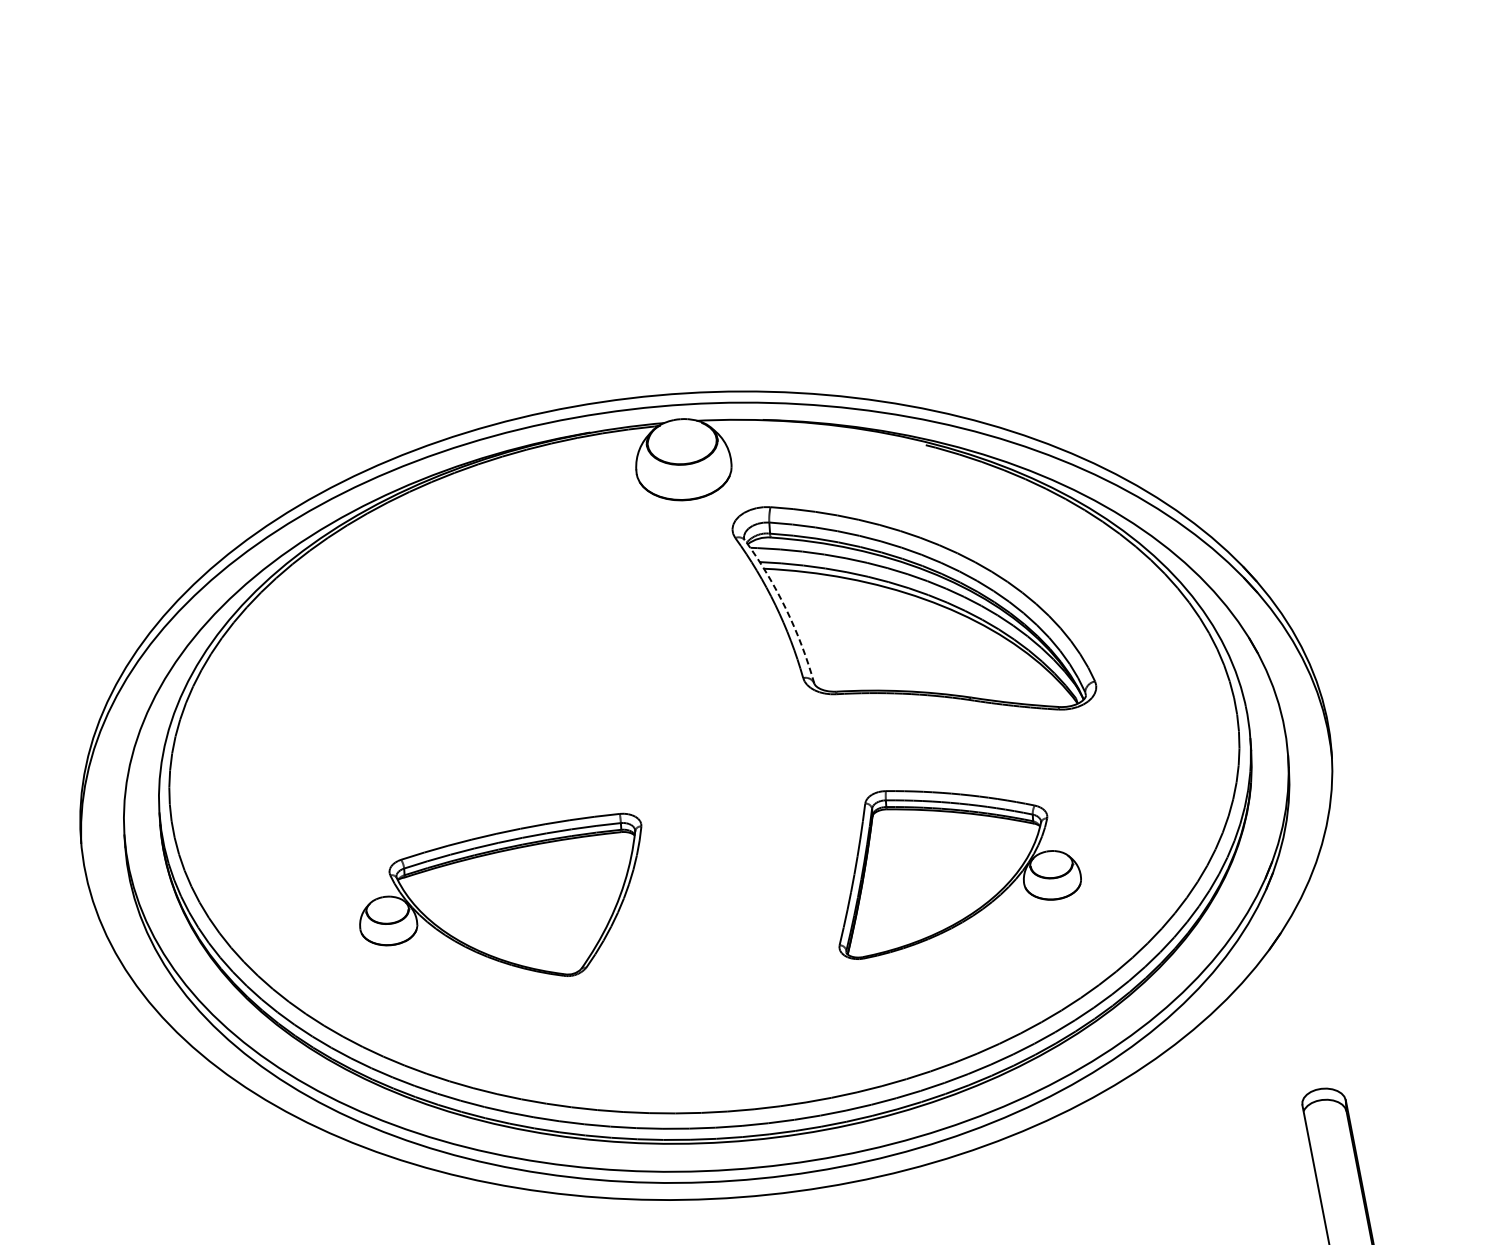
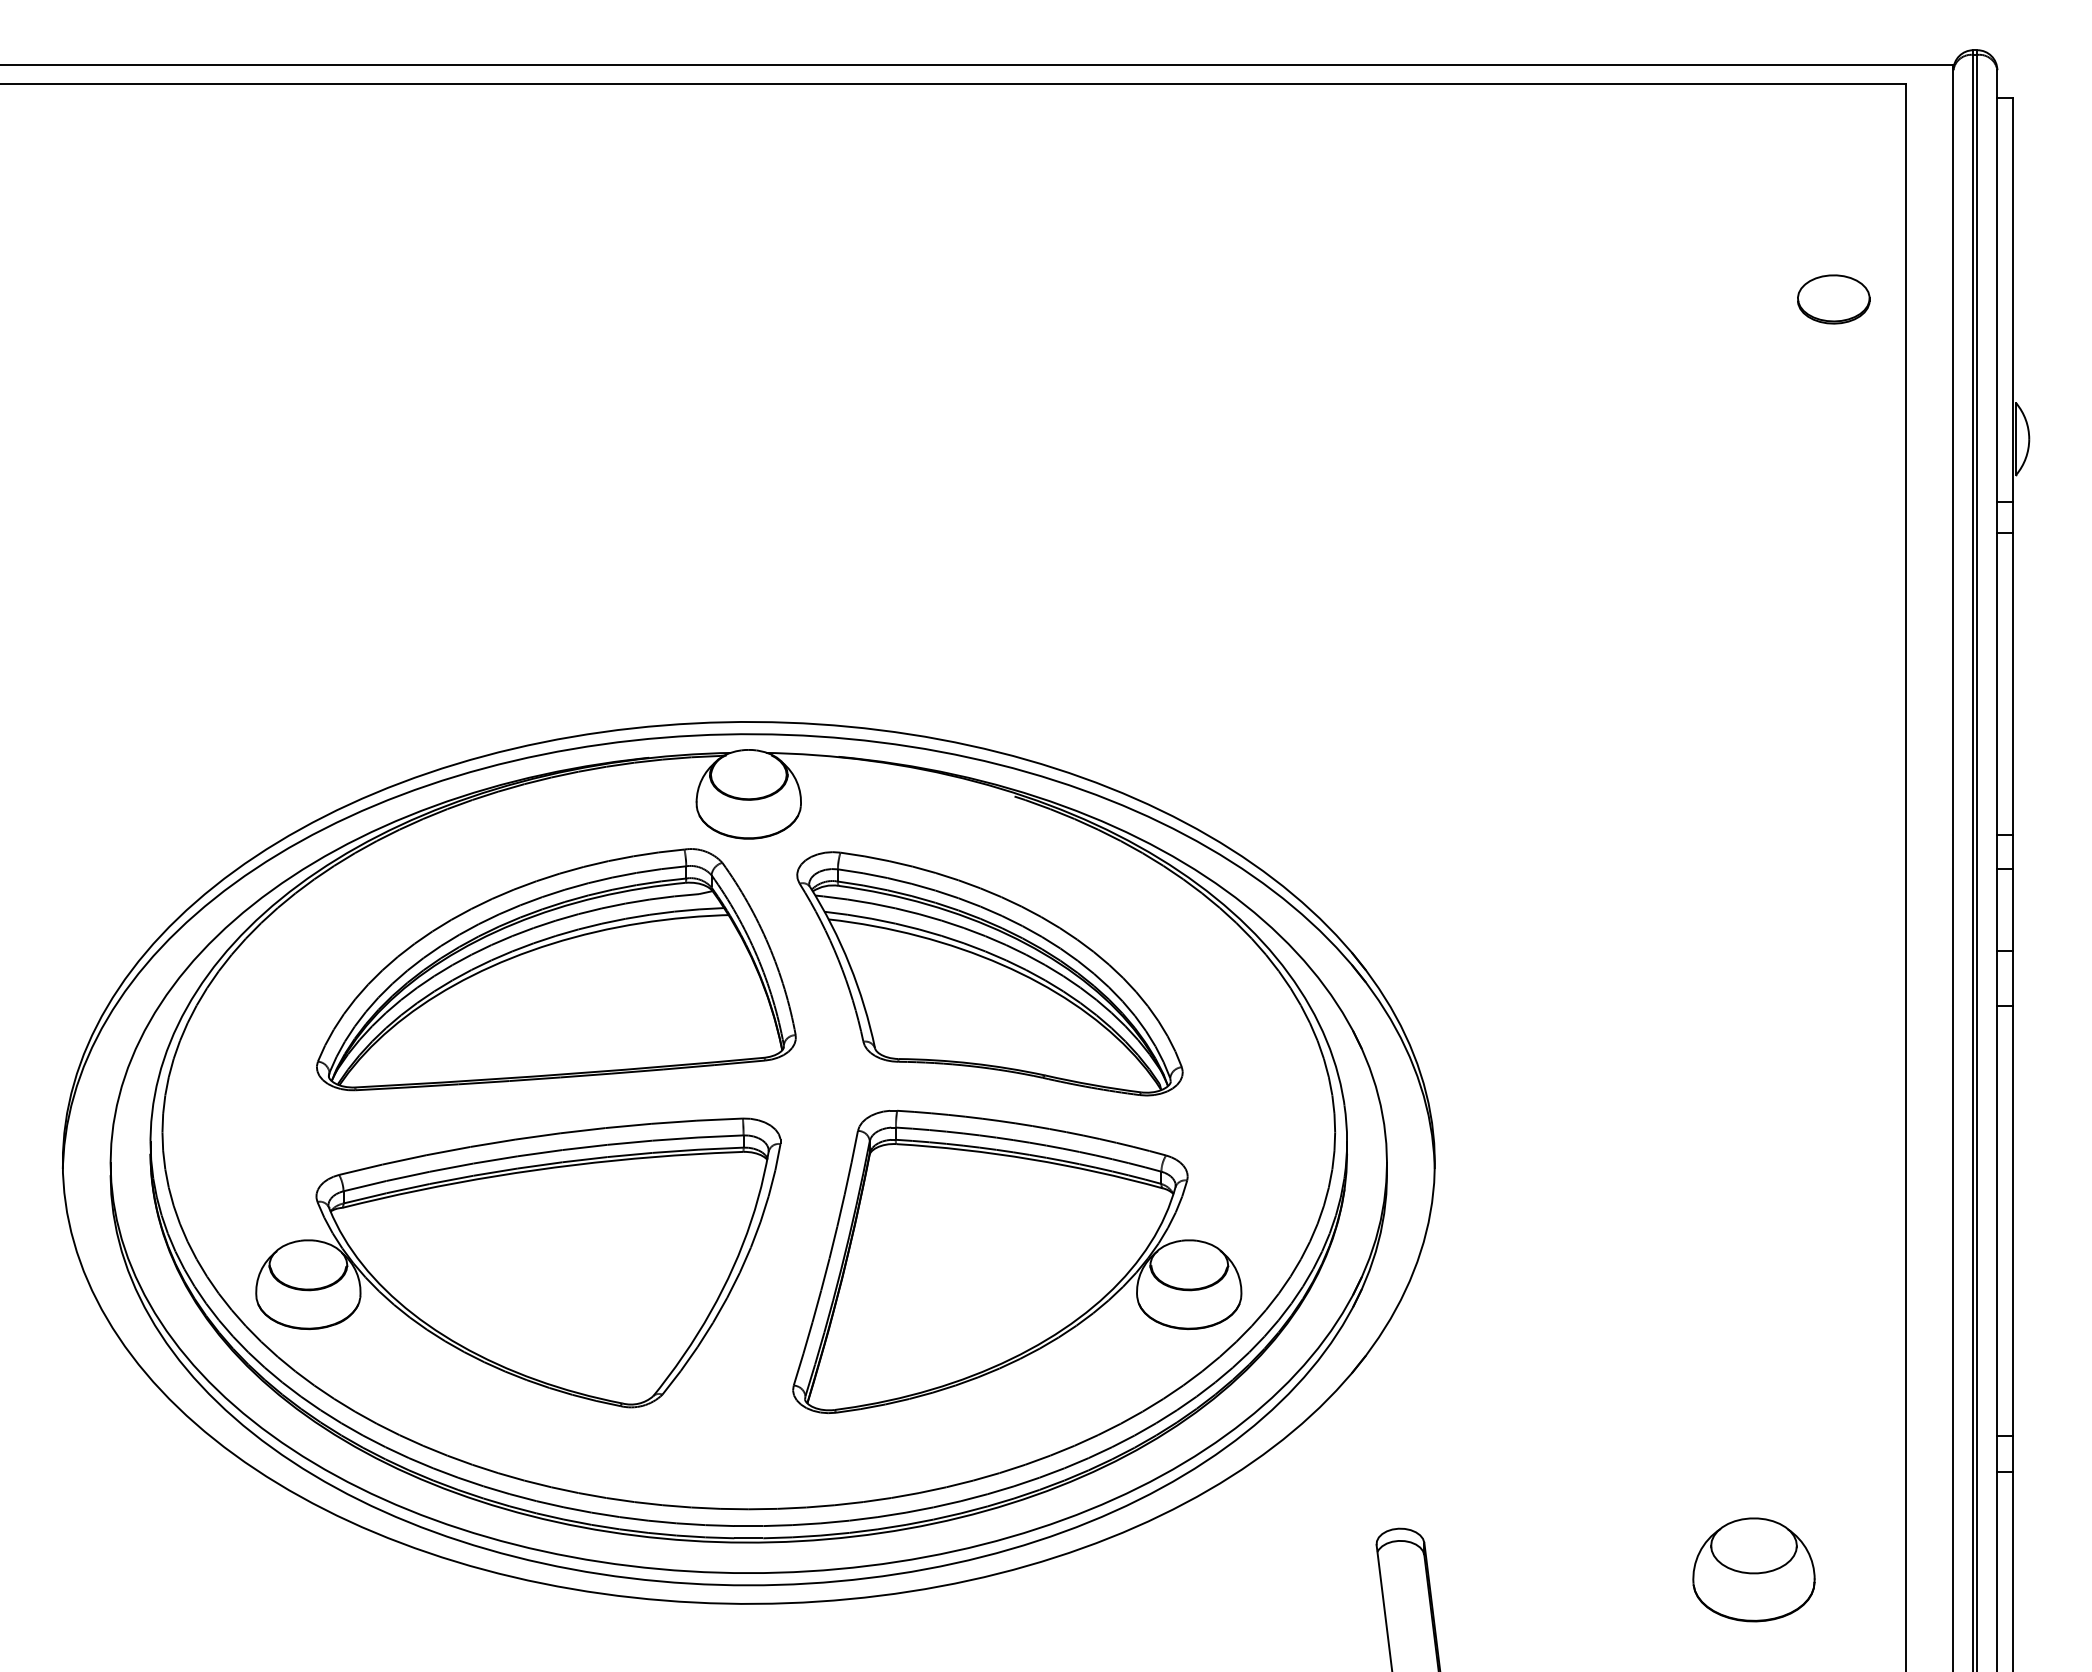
arc: (785, 608) -> (849, 964), dashed -> solid
part: (518, 631) -> (556, 969), added
part: (957, 868) -> (1017, 1261), size x1.67
part: (502, 900) -> (518, 1262), size x1.67

